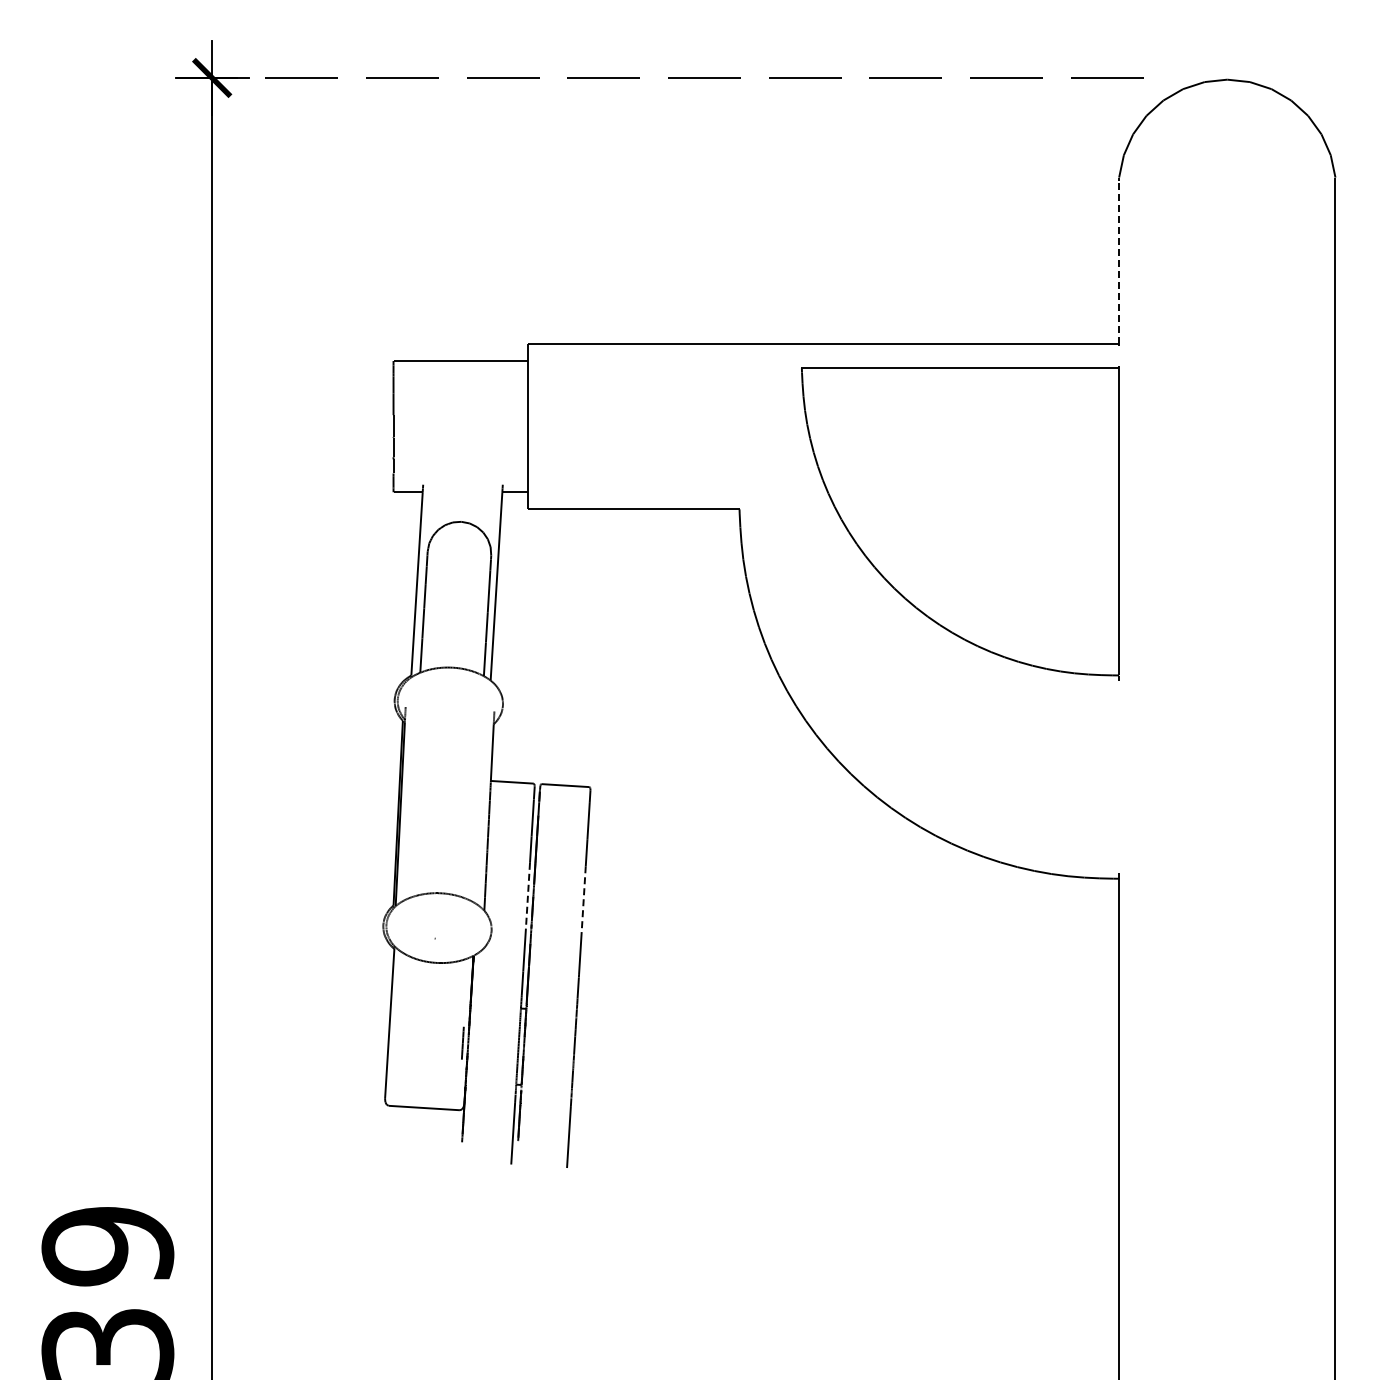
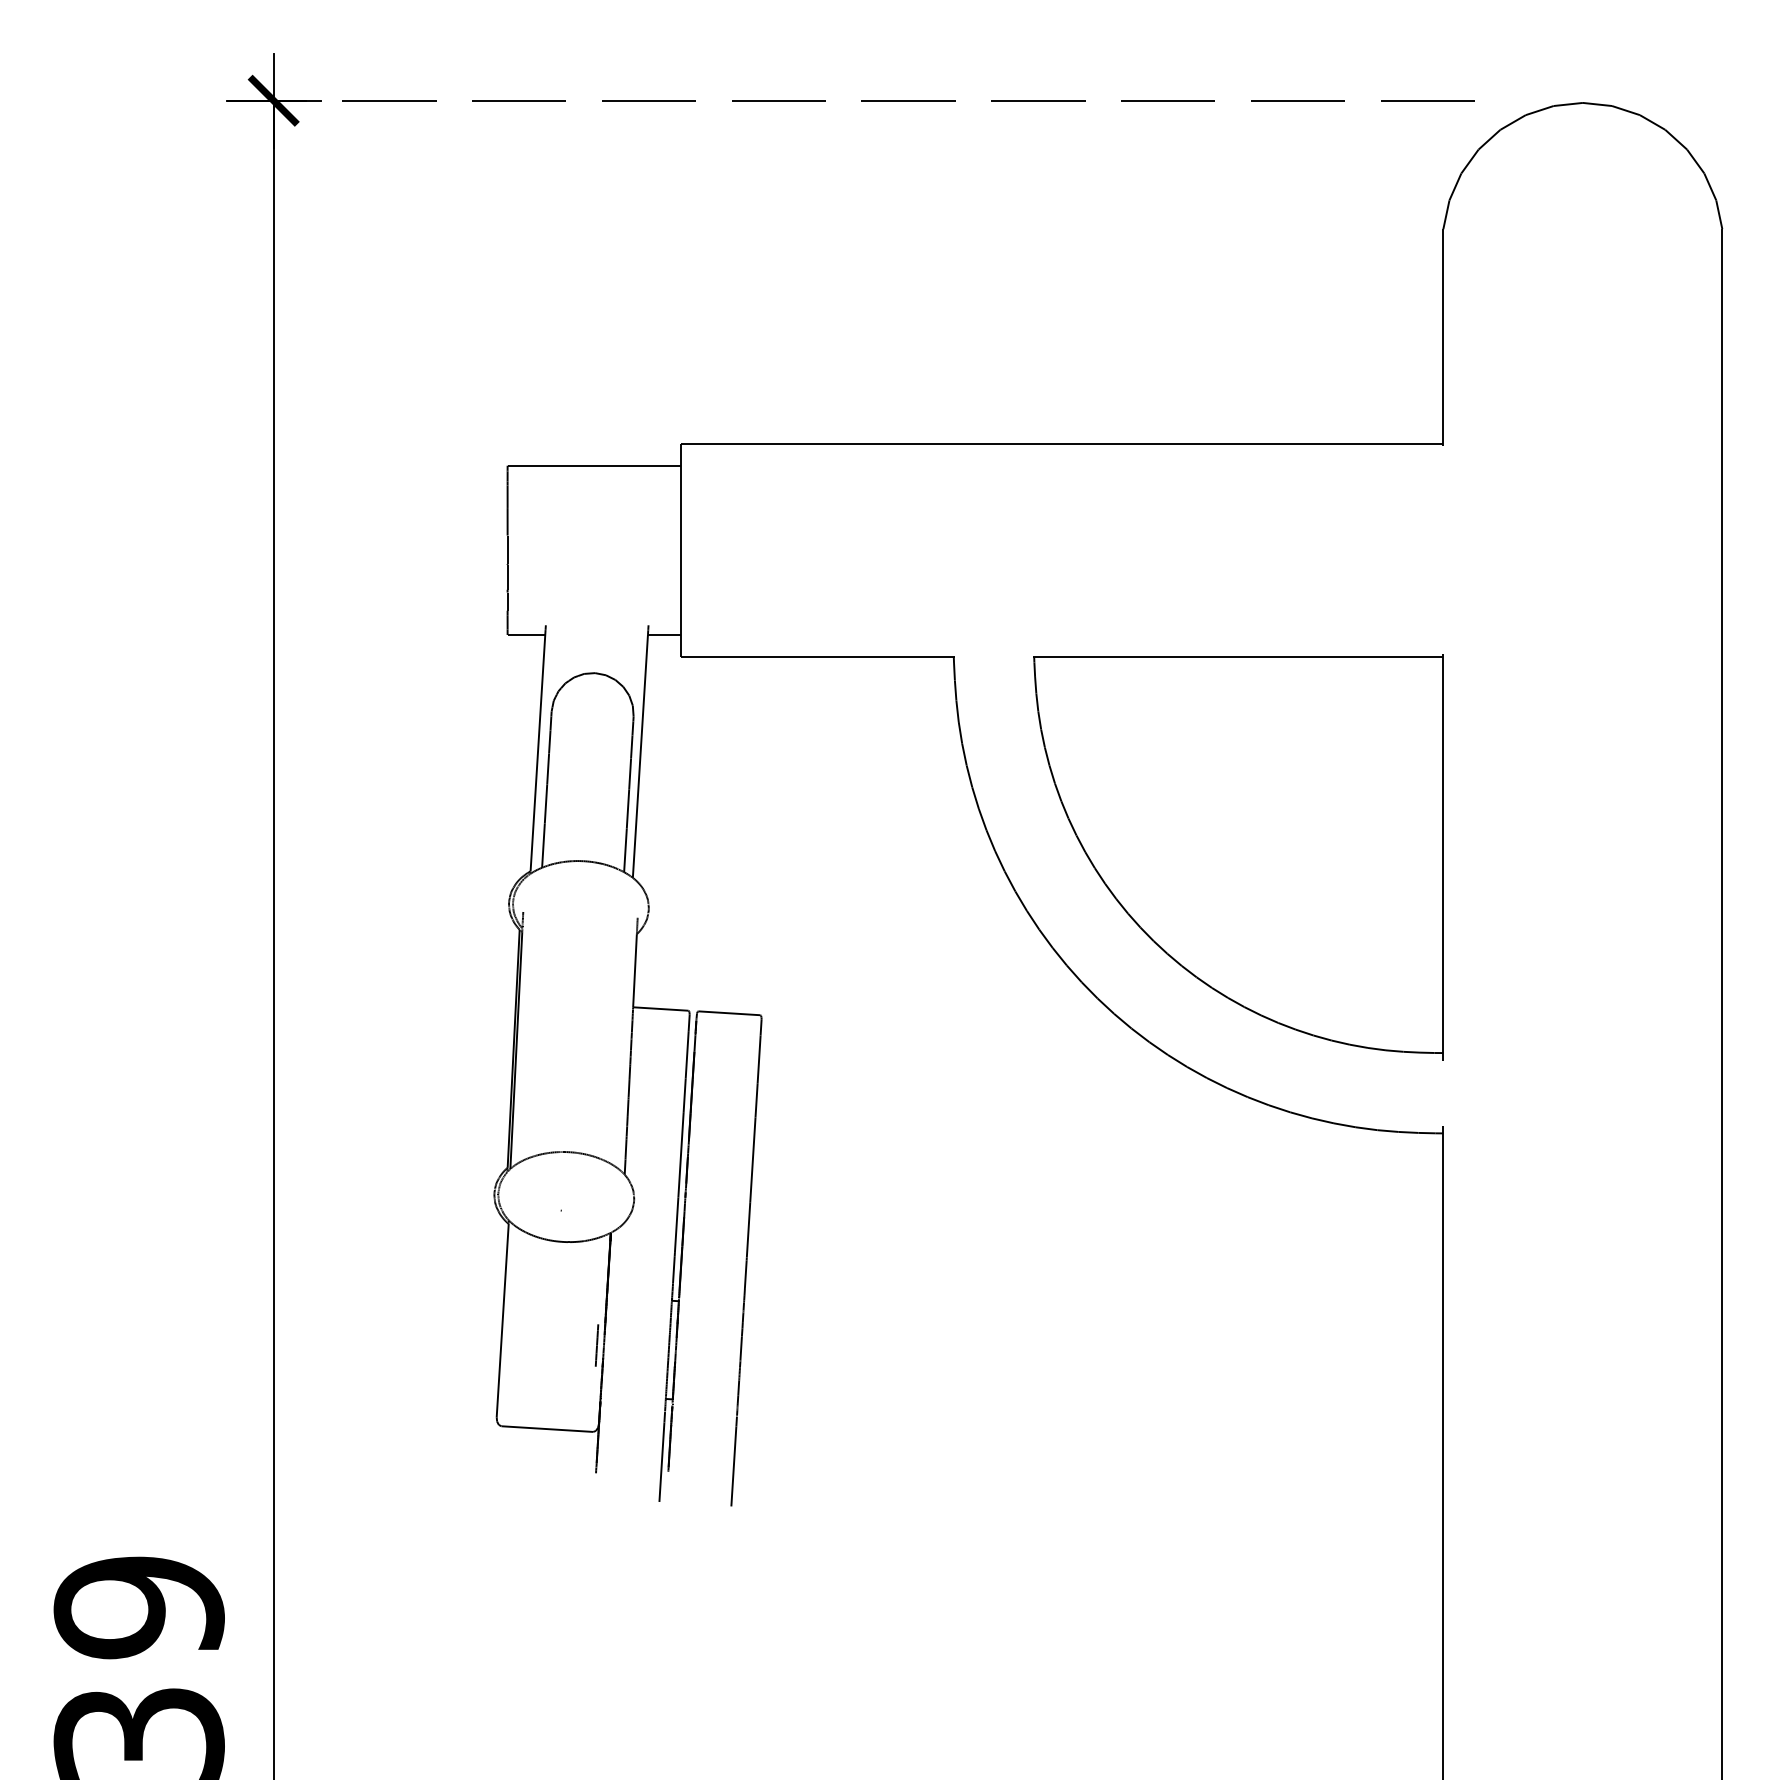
line: (1119, 262) -> (1443, 338), dashed -> solid
part: (960, 523) -> (1238, 857), moved
line: (527, 895) -> (680, 1155), dashed -> solid
line: (583, 899) -> (752, 1160), dashed -> solid

